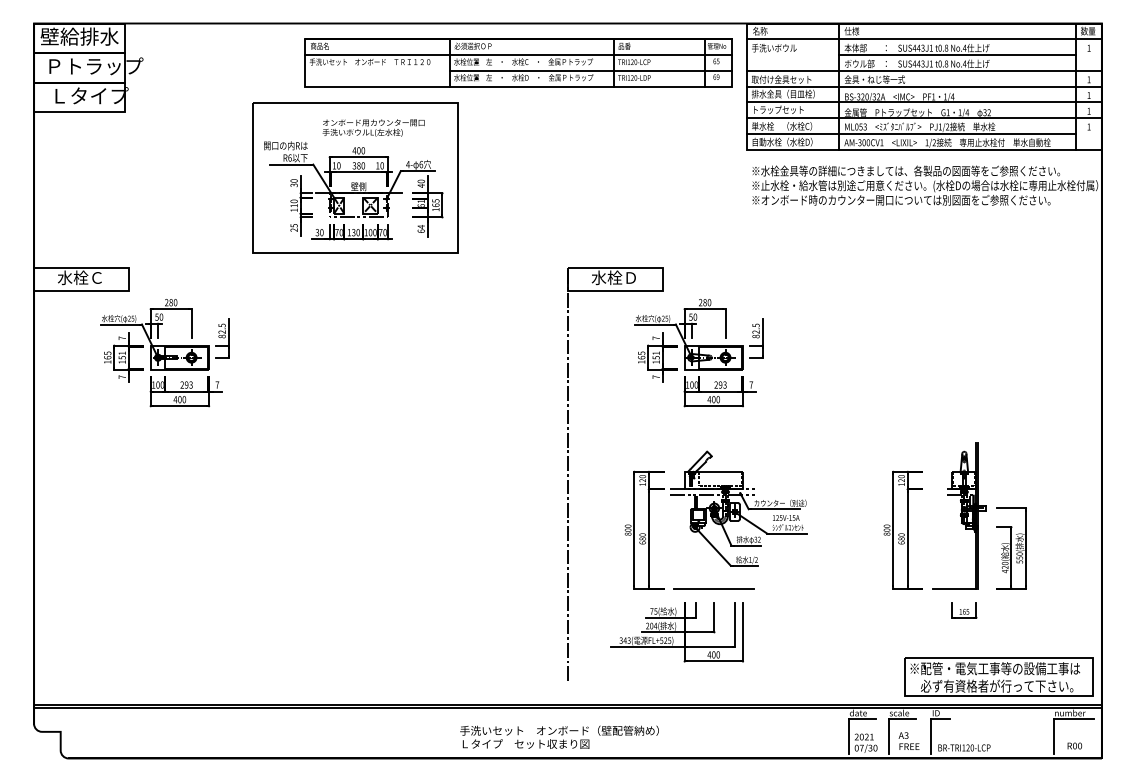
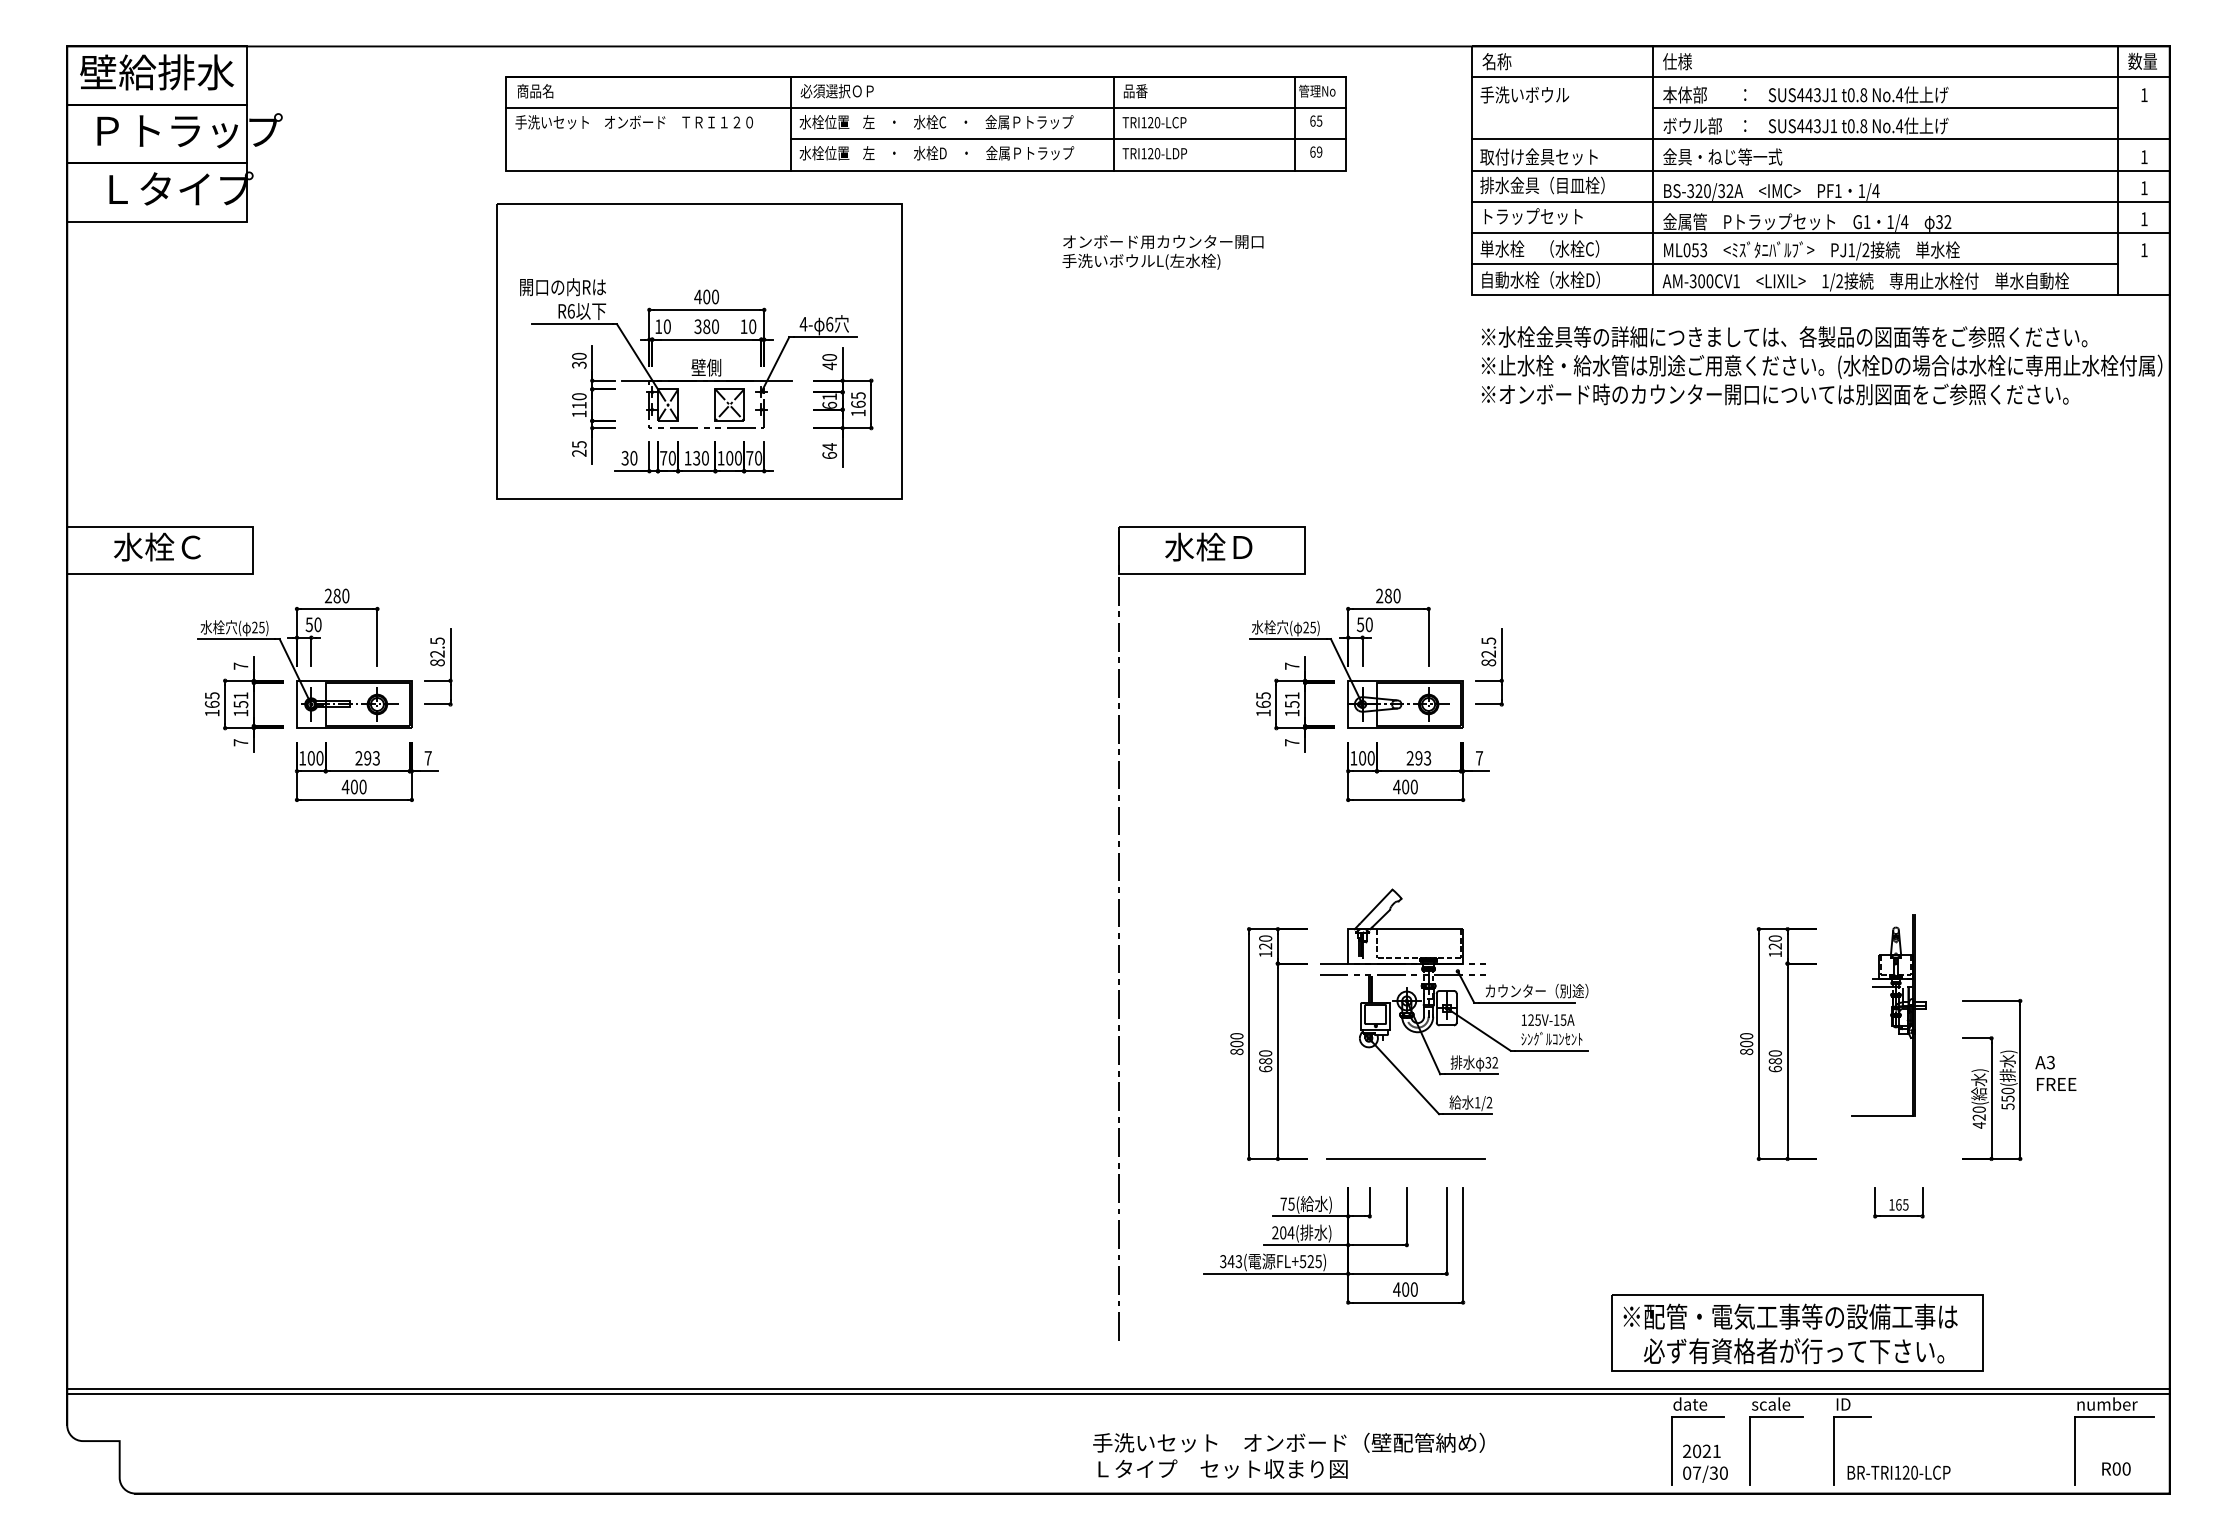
part: (518, 62) -> (926, 123), moved
text: (373, 127) -> (1162, 251), moved
part: (959, 515) -> (1889, 1015), size x0.7
part: (998, 676) -> (1796, 1332), moved
text: (559, 736) -> (1288, 1454), moved
text: (908, 740) -> (2054, 1072), moved

